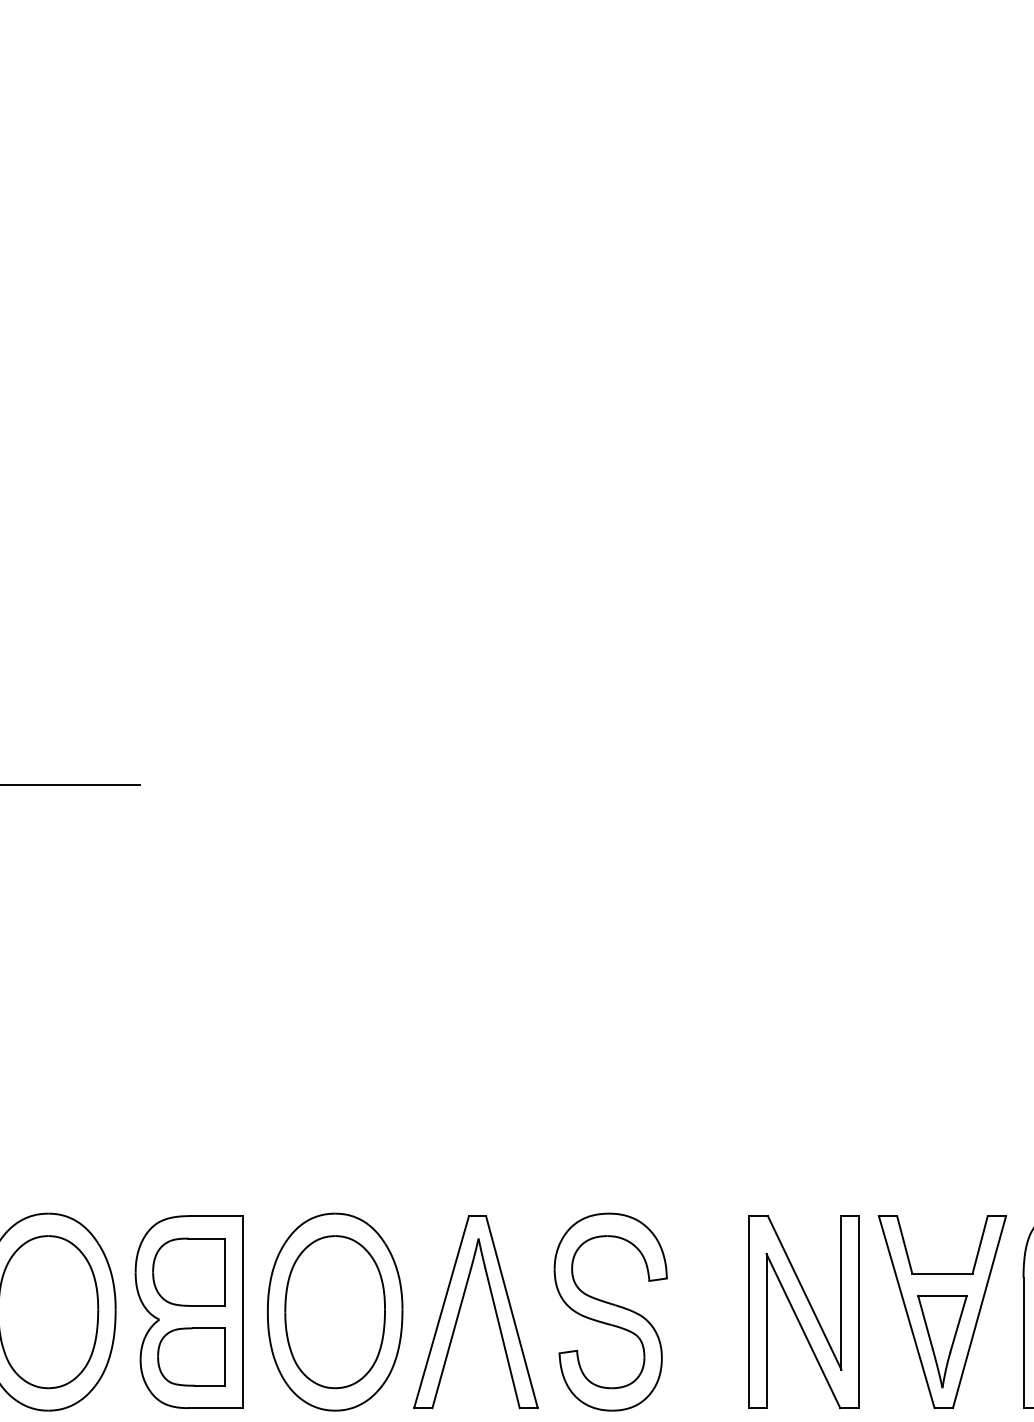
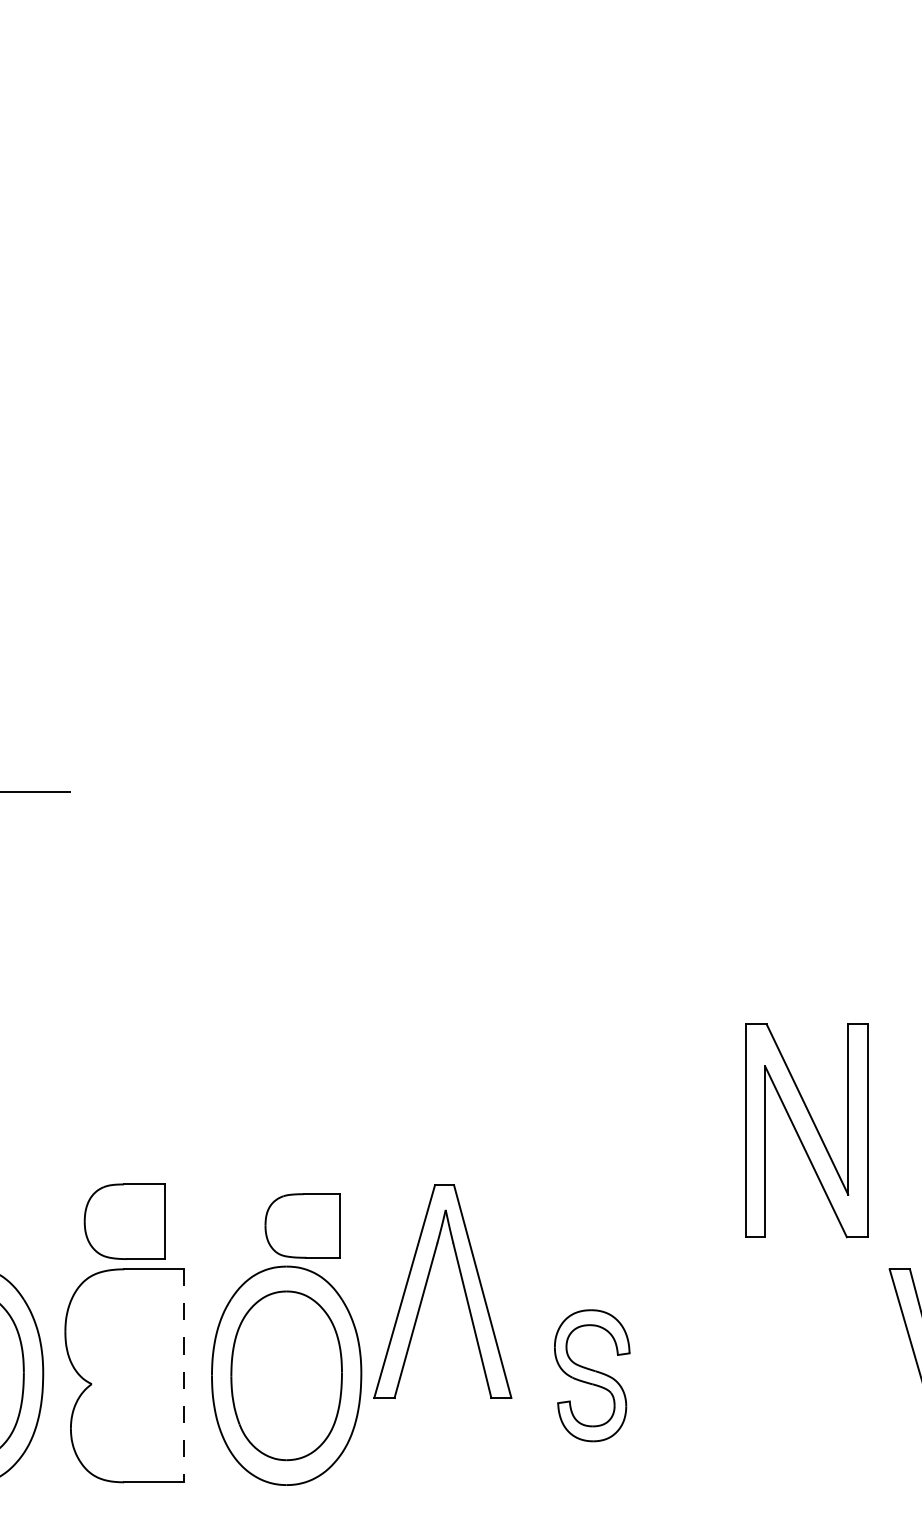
part: (188, 1271) -> (123, 1220), moved
part: (461, 1307) -> (426, 1286), moved
part: (610, 1311) -> (592, 1375), size x0.6
line: (242, 1312) -> (183, 1376), solid -> dashed
part: (803, 1312) -> (806, 1131), moved
part: (191, 1356) -> (302, 1225), moved

